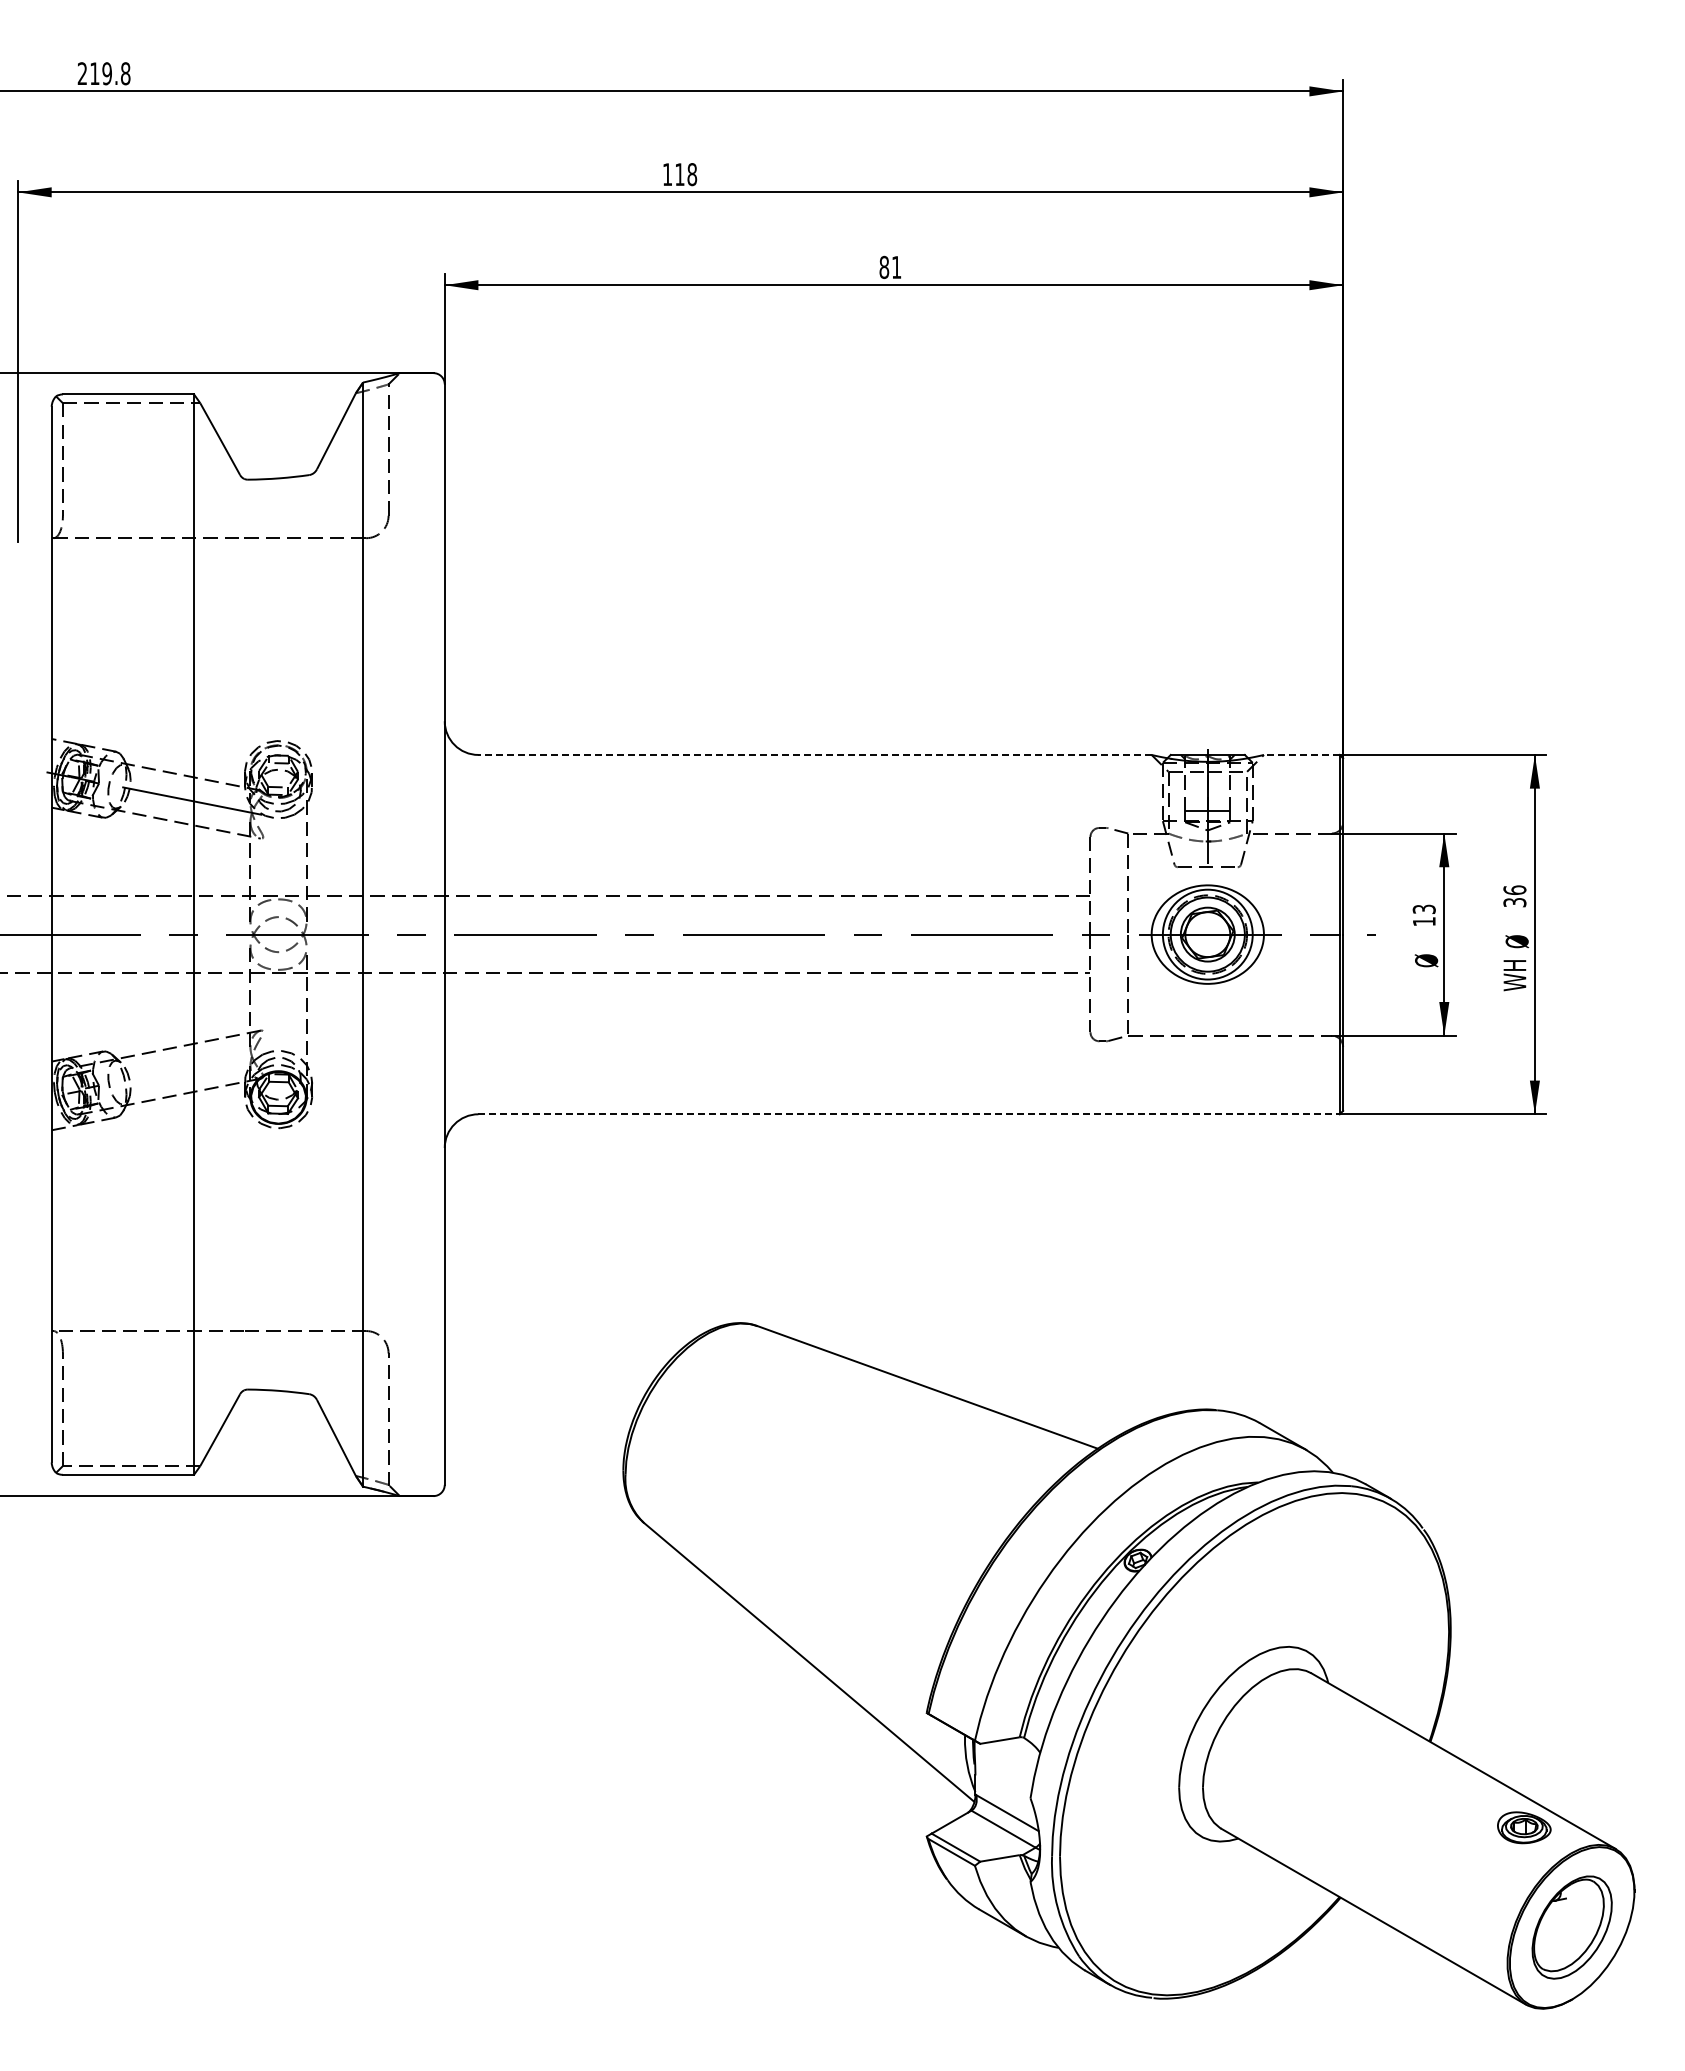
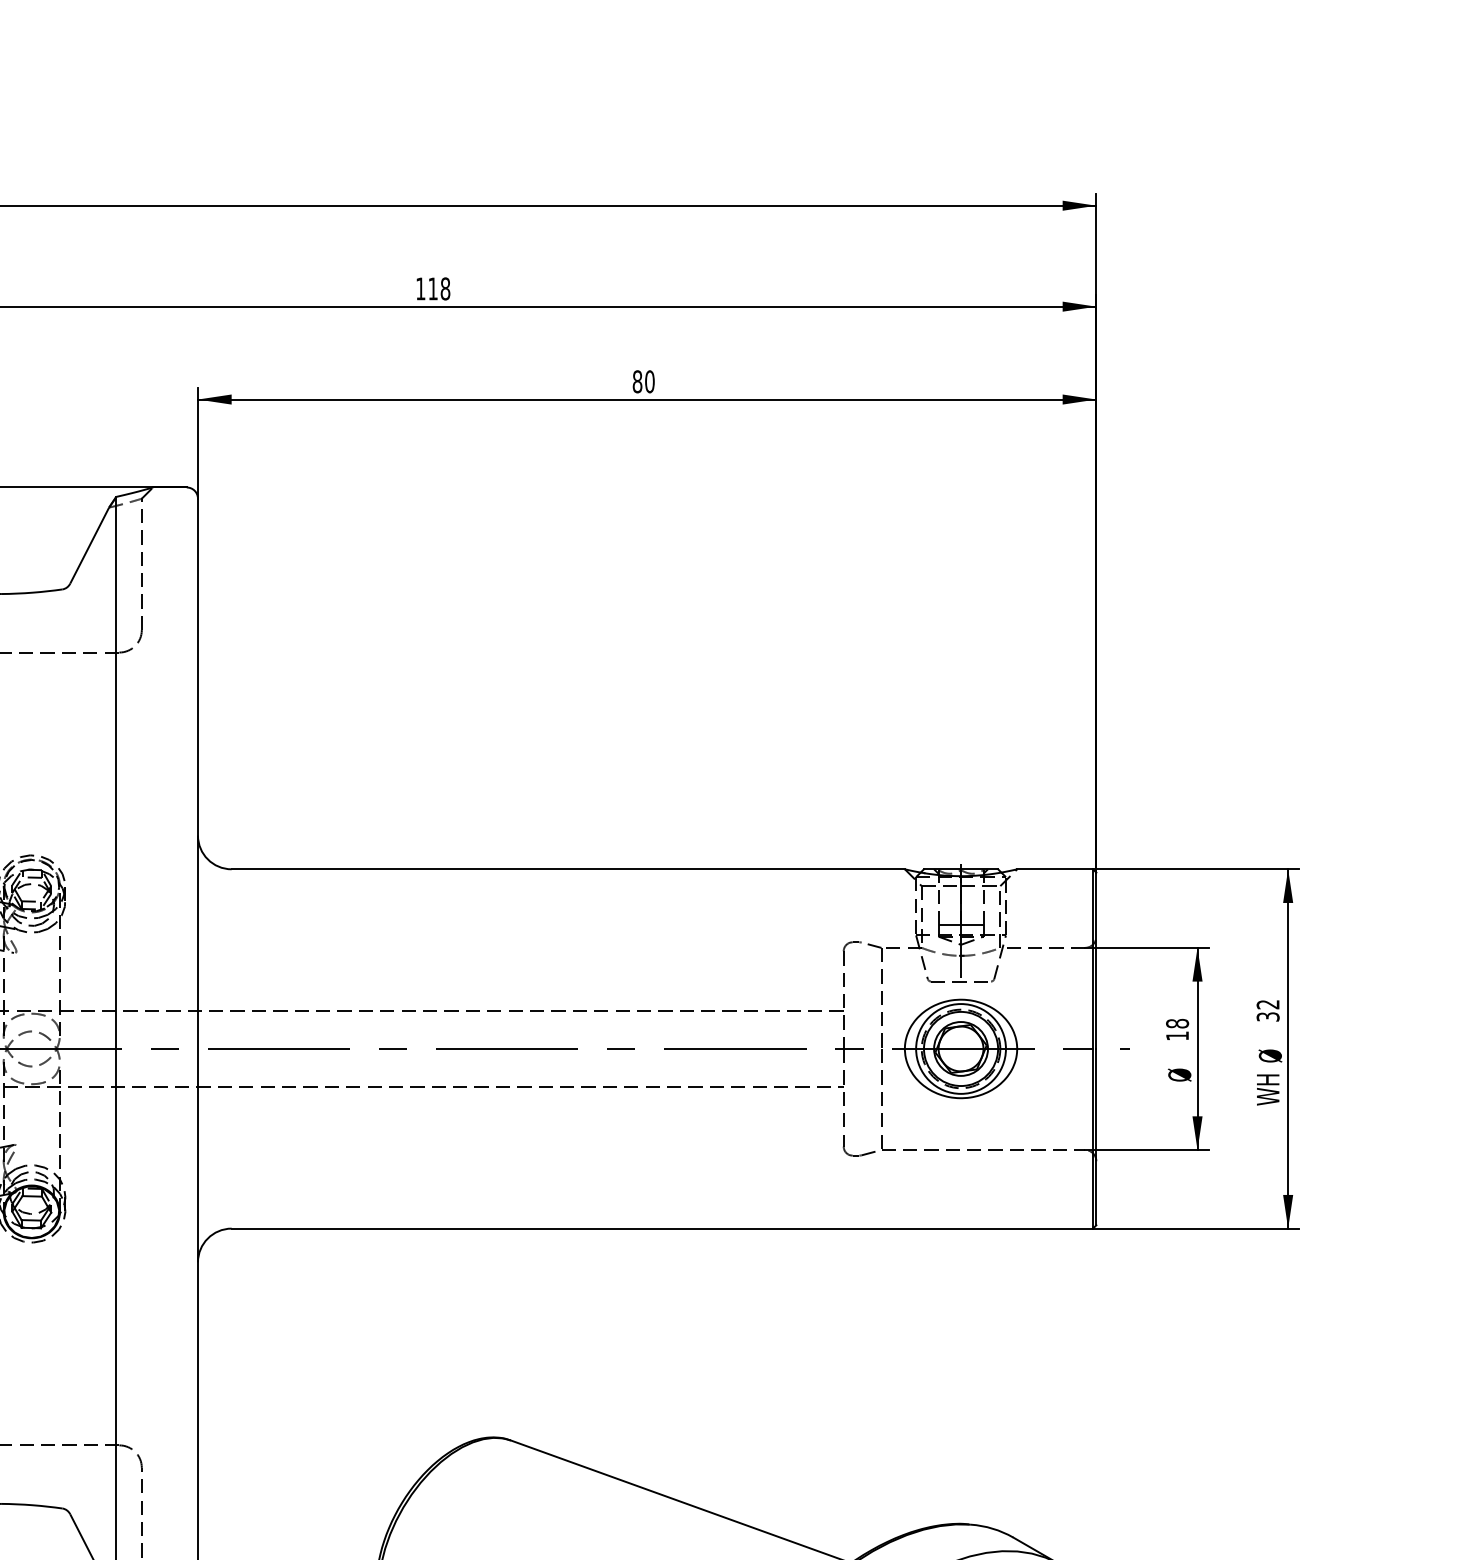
text: (896, 266) -> (649, 380), 81 -> 80
line: (815, 754) -> (568, 868), dashed -> solid
line: (1301, 754) -> (1054, 868), dashed -> solid
text: (1514, 889) -> (1267, 1003), 36 -> 32
text: (1423, 909) -> (1176, 1023), 13 -> 18
line: (909, 1114) -> (662, 1228), dashed -> solid

